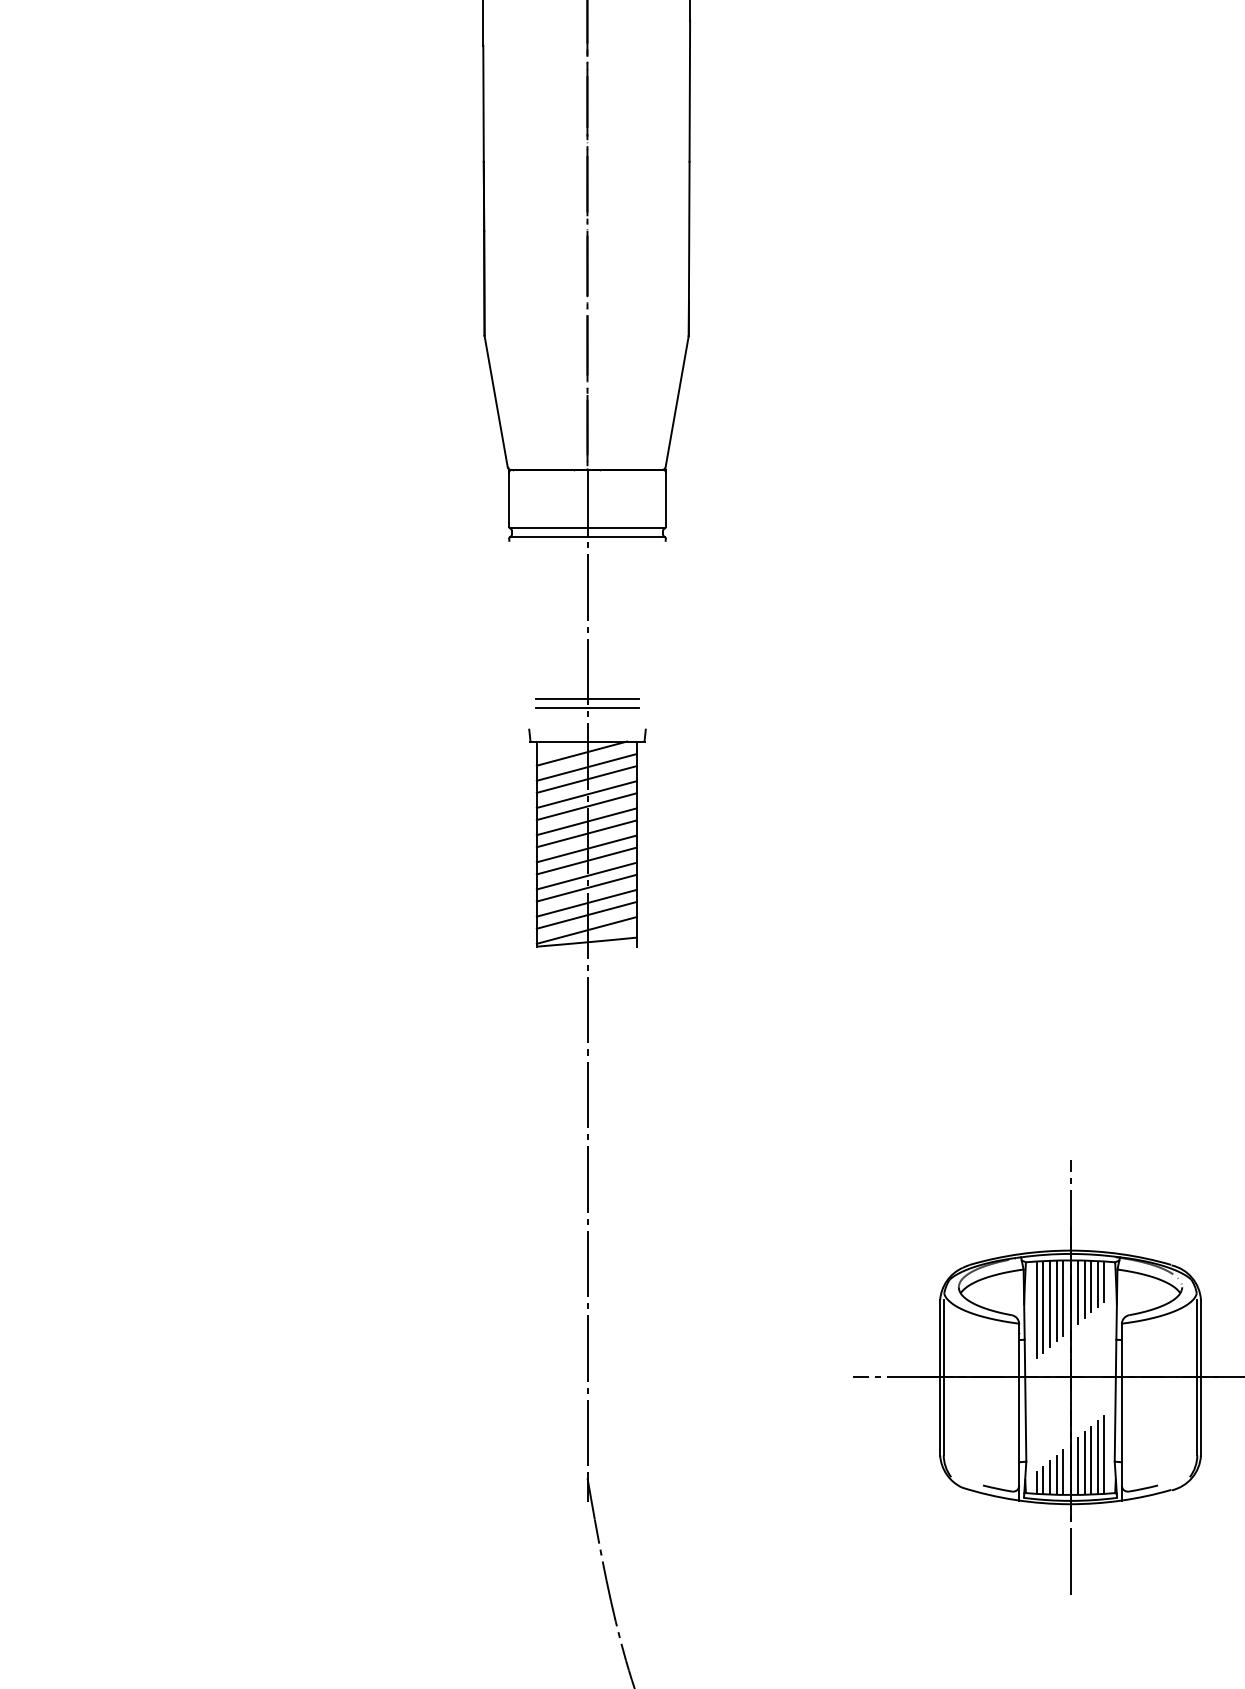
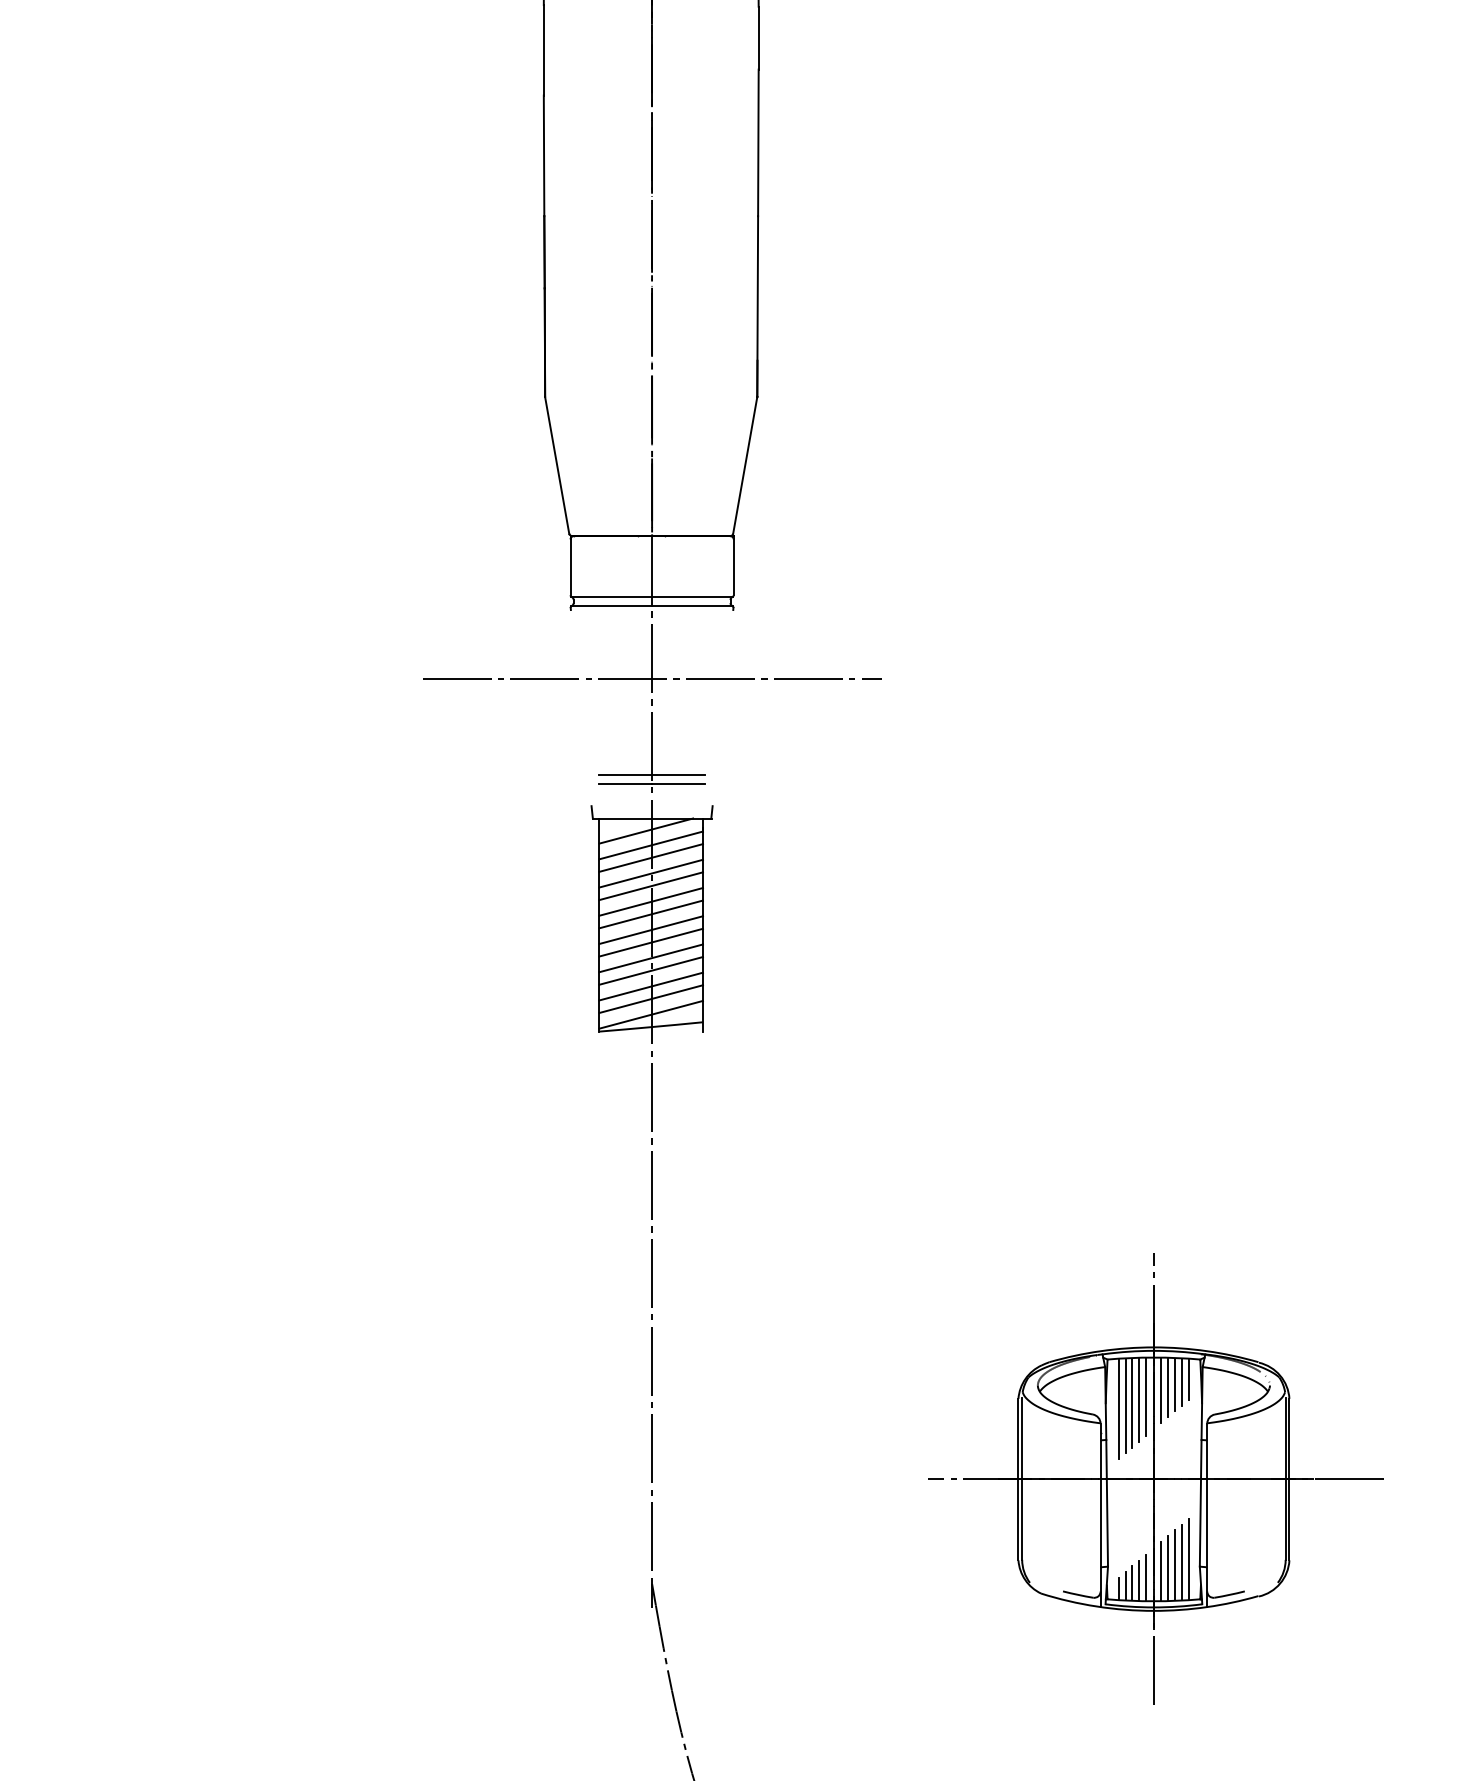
line: (586, 607) -> (651, 679), added

